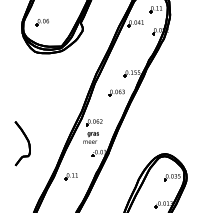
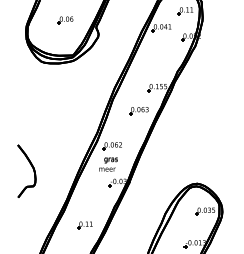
part: (42, 22) -> (65, 20), moved
part: (71, 176) -> (84, 225), moved

